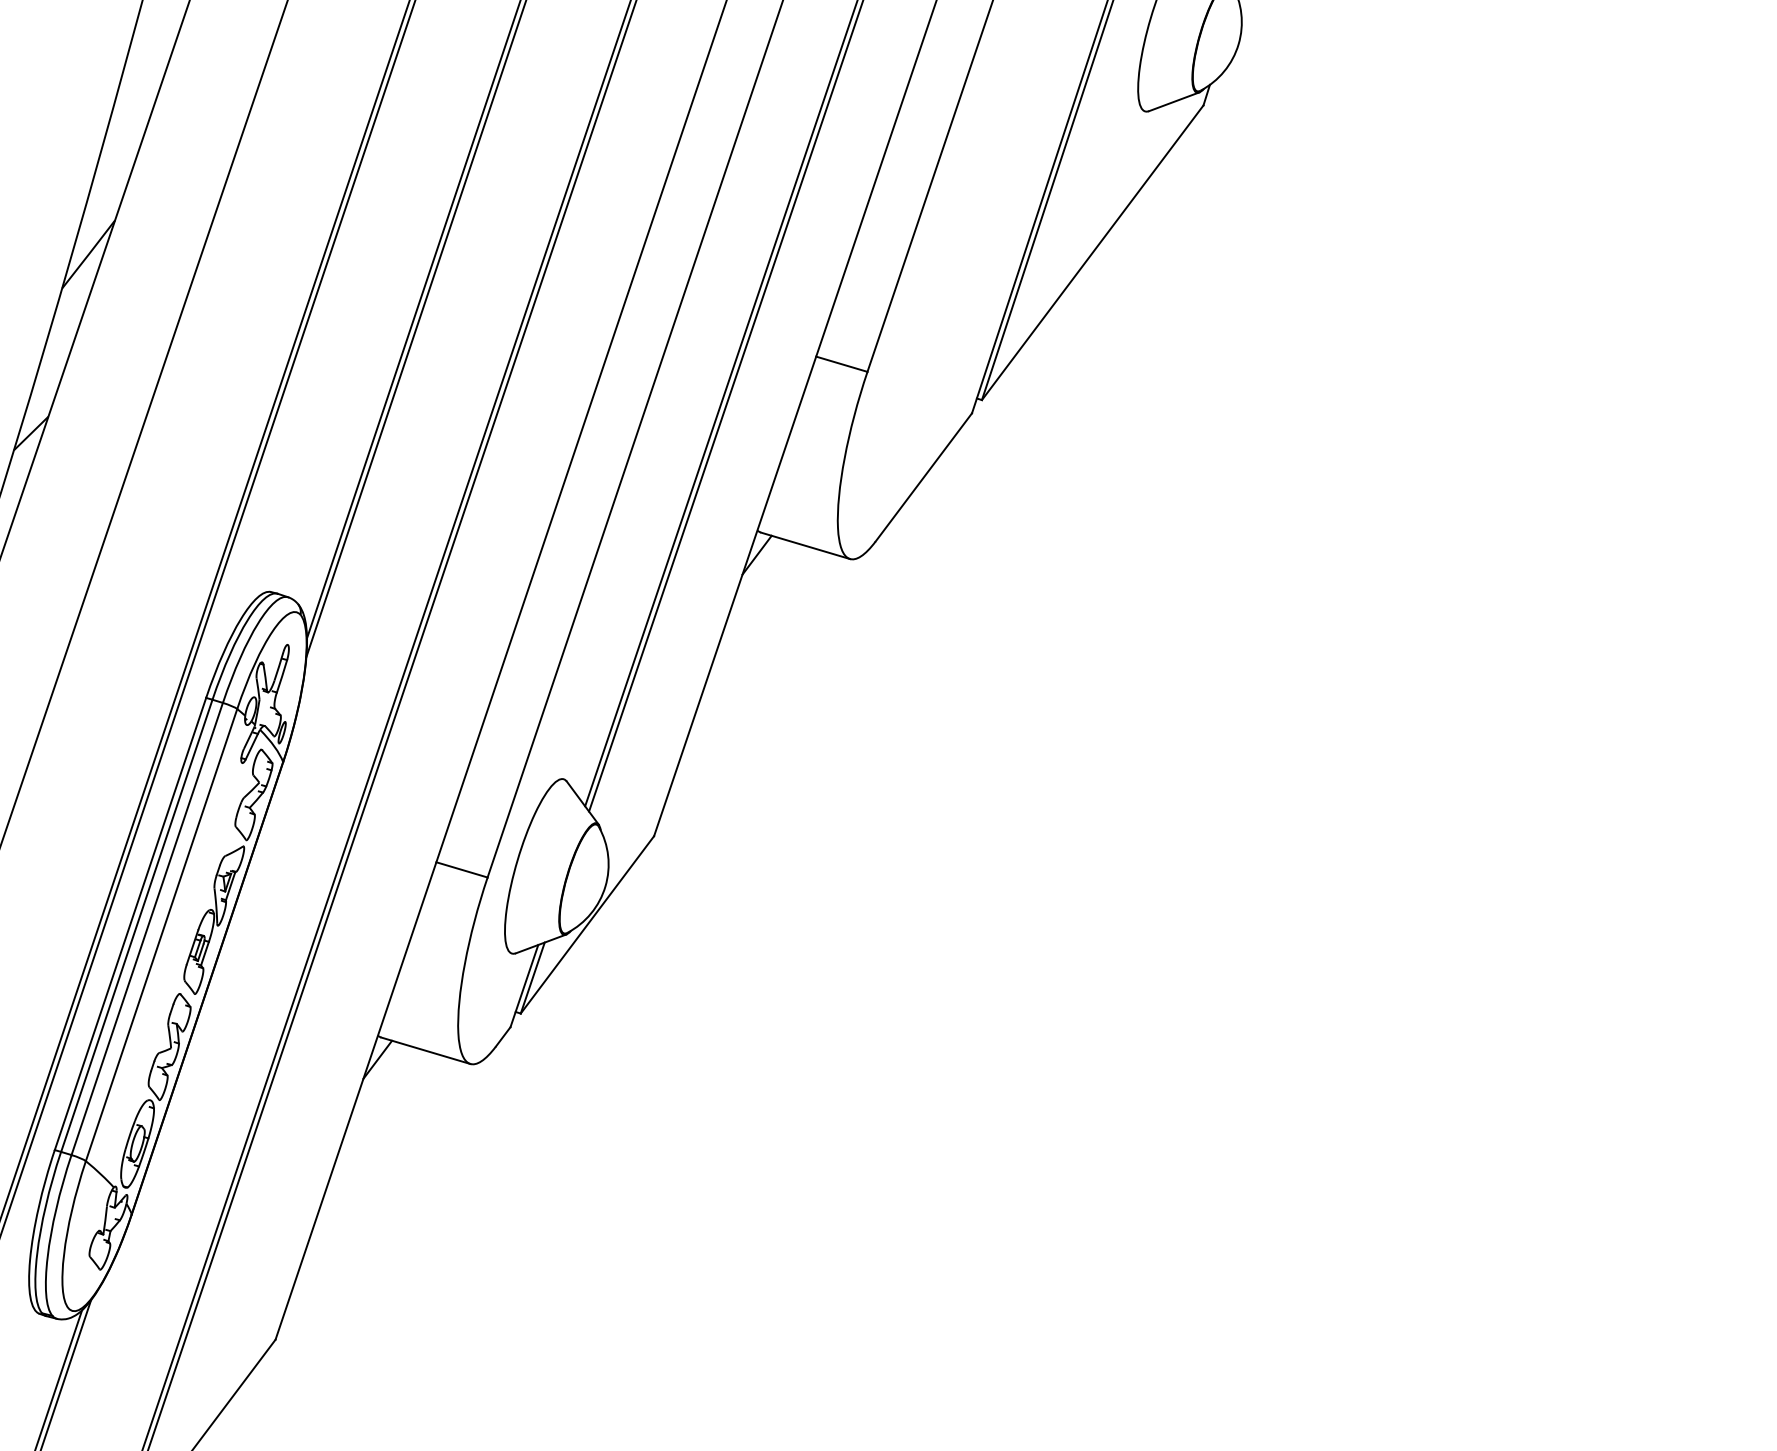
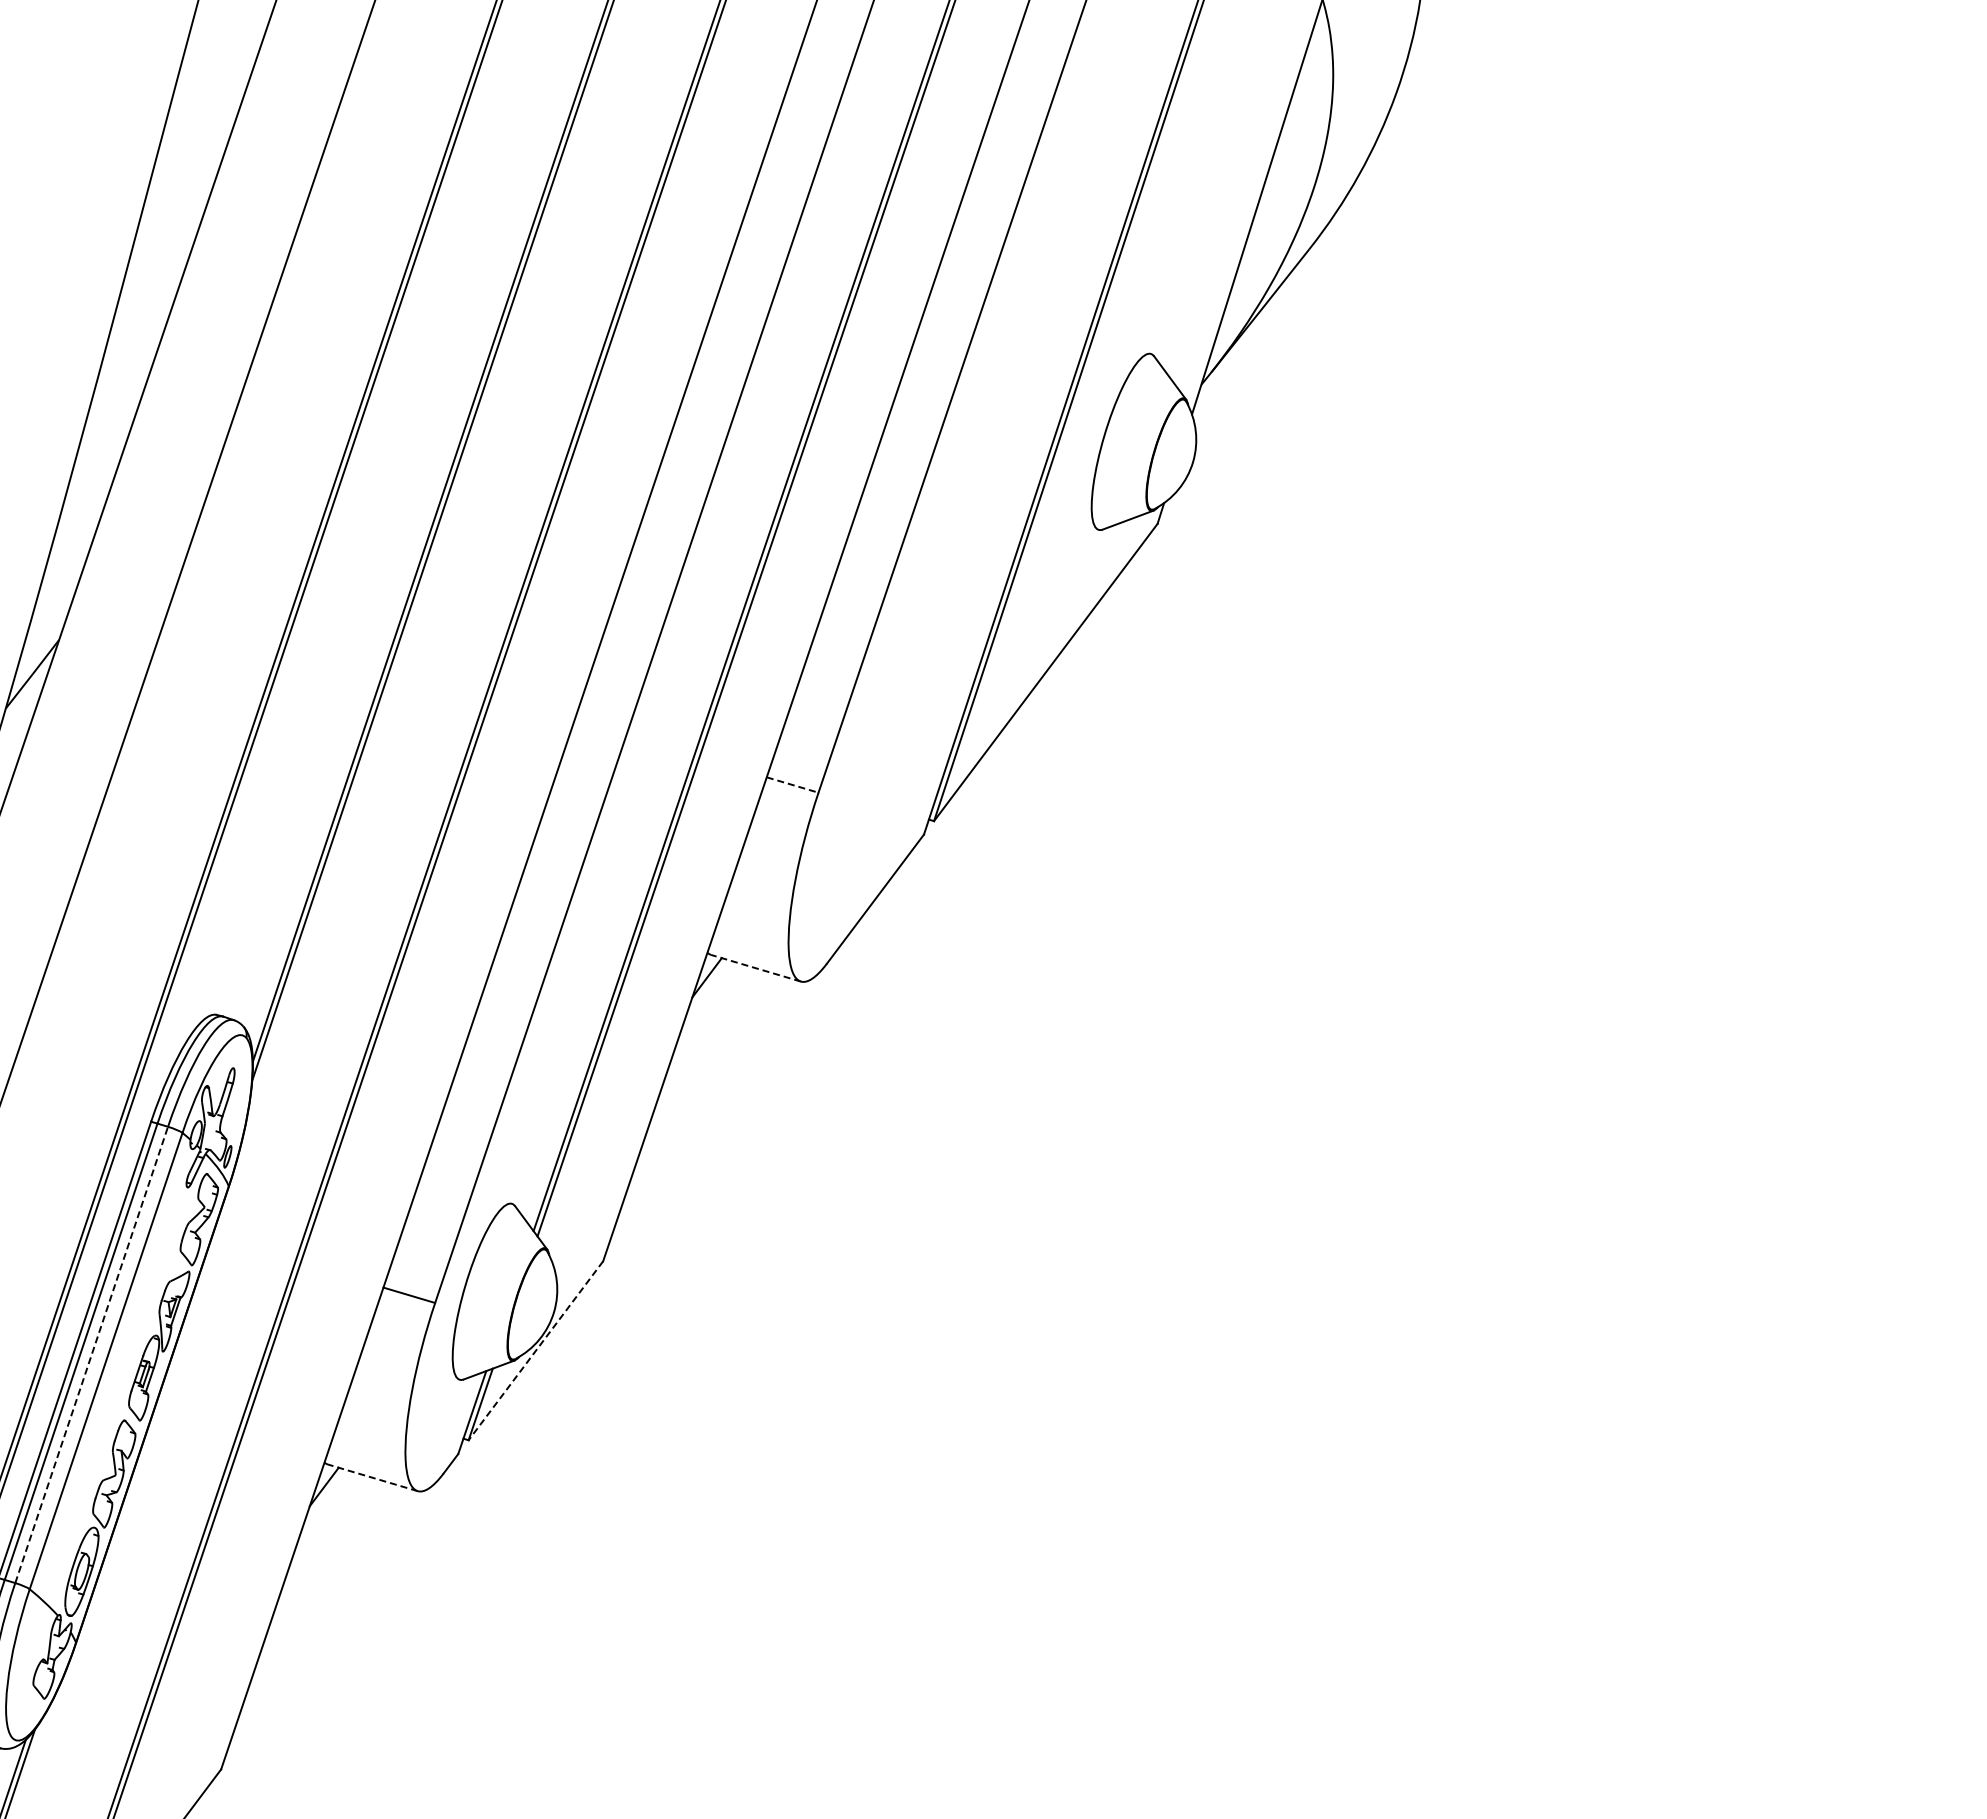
line: (841, 364) -> (792, 785), solid -> dashed
line: (806, 546) -> (756, 968), solid -> dashed
line: (587, 924) -> (535, 1350), solid -> dashed
line: (147, 928) -> (91, 1354), solid -> dashed
line: (425, 1050) -> (372, 1477), solid -> dashed

